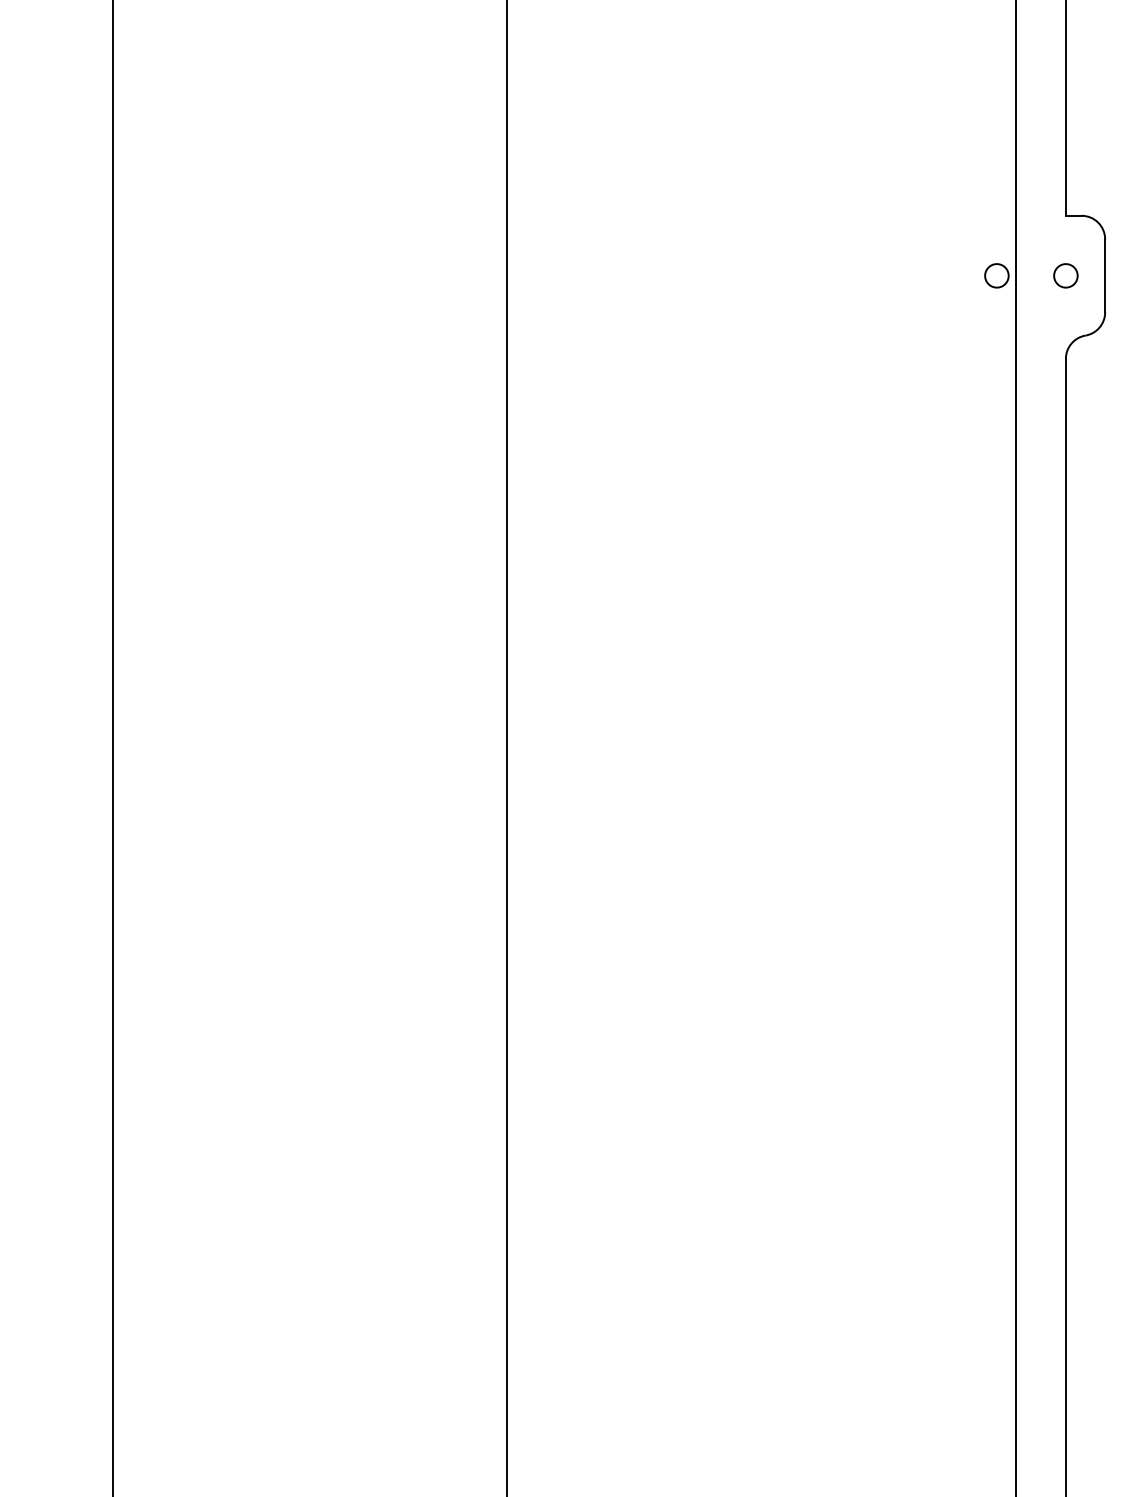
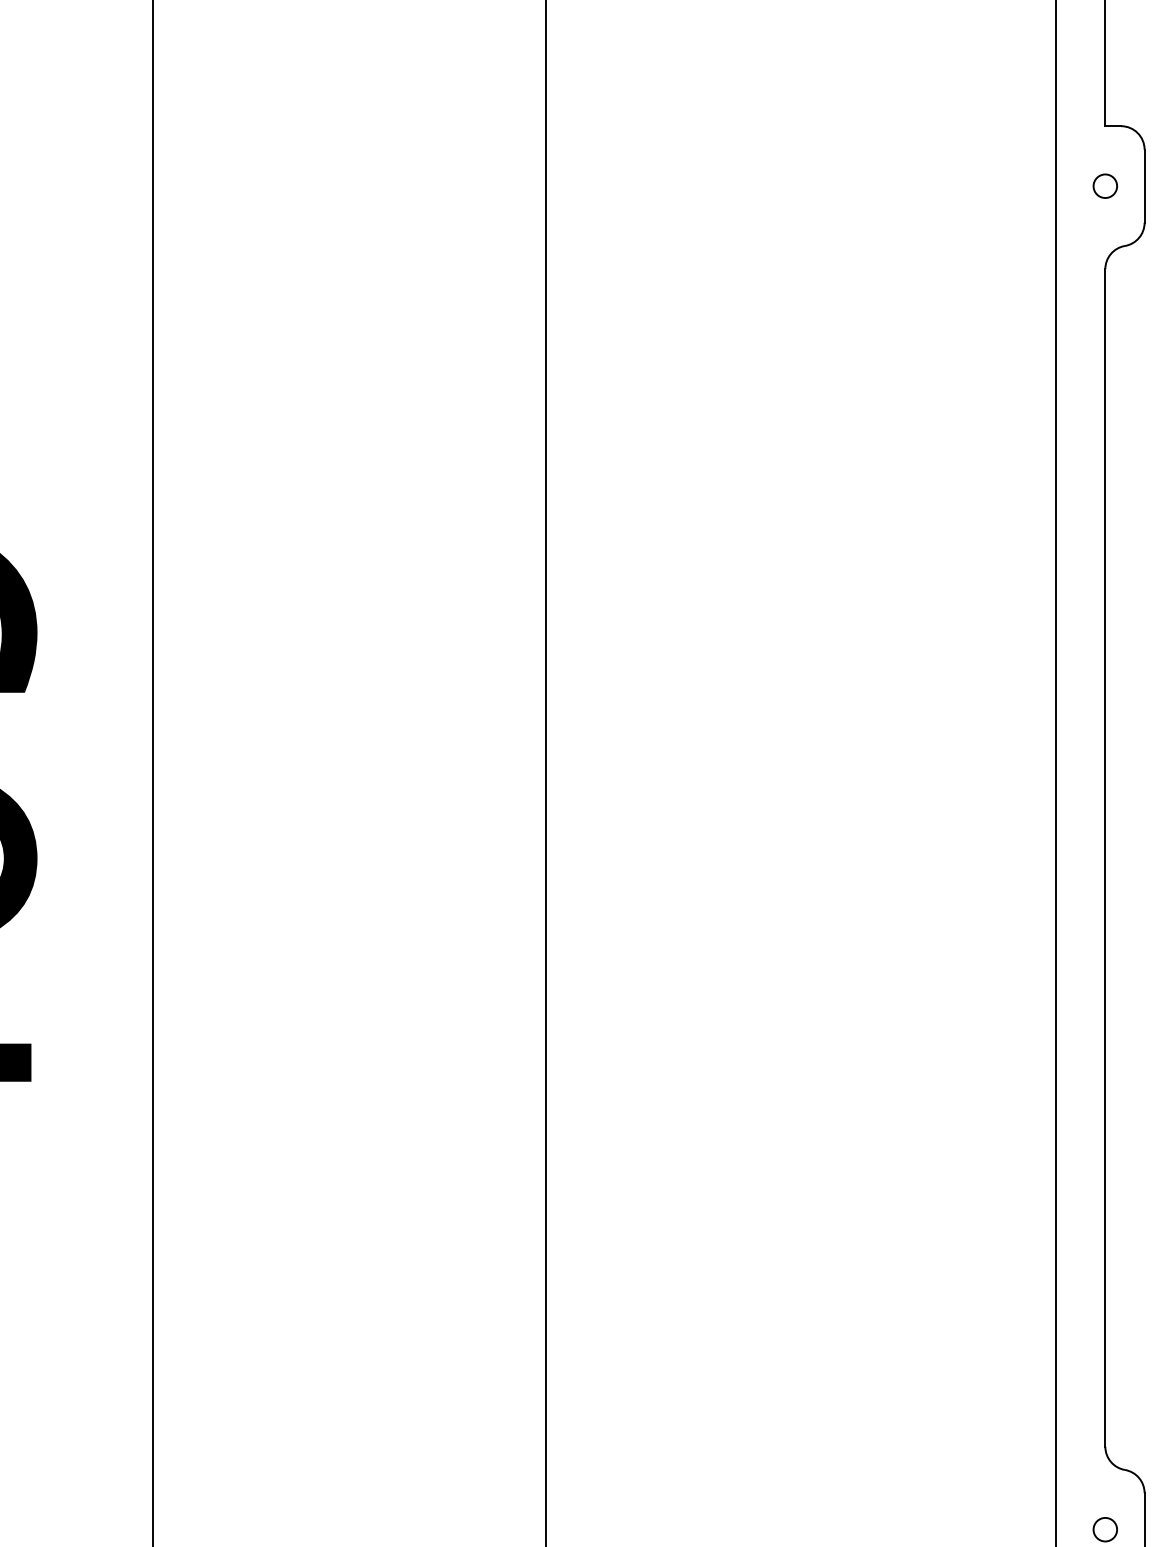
circle: (996, 275) -> (1035, 185), removed

